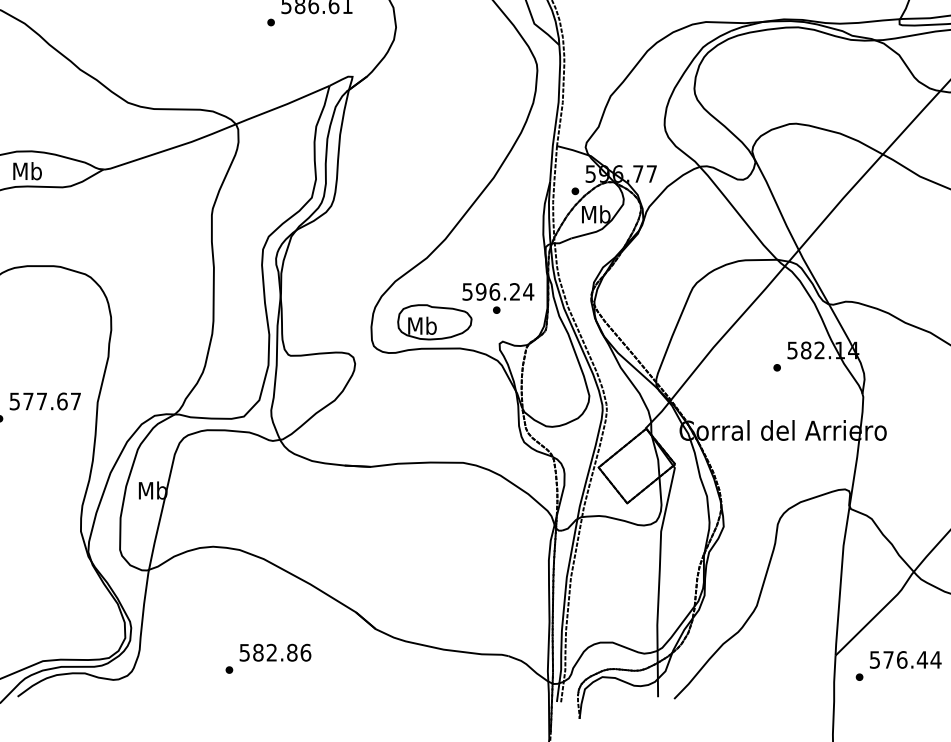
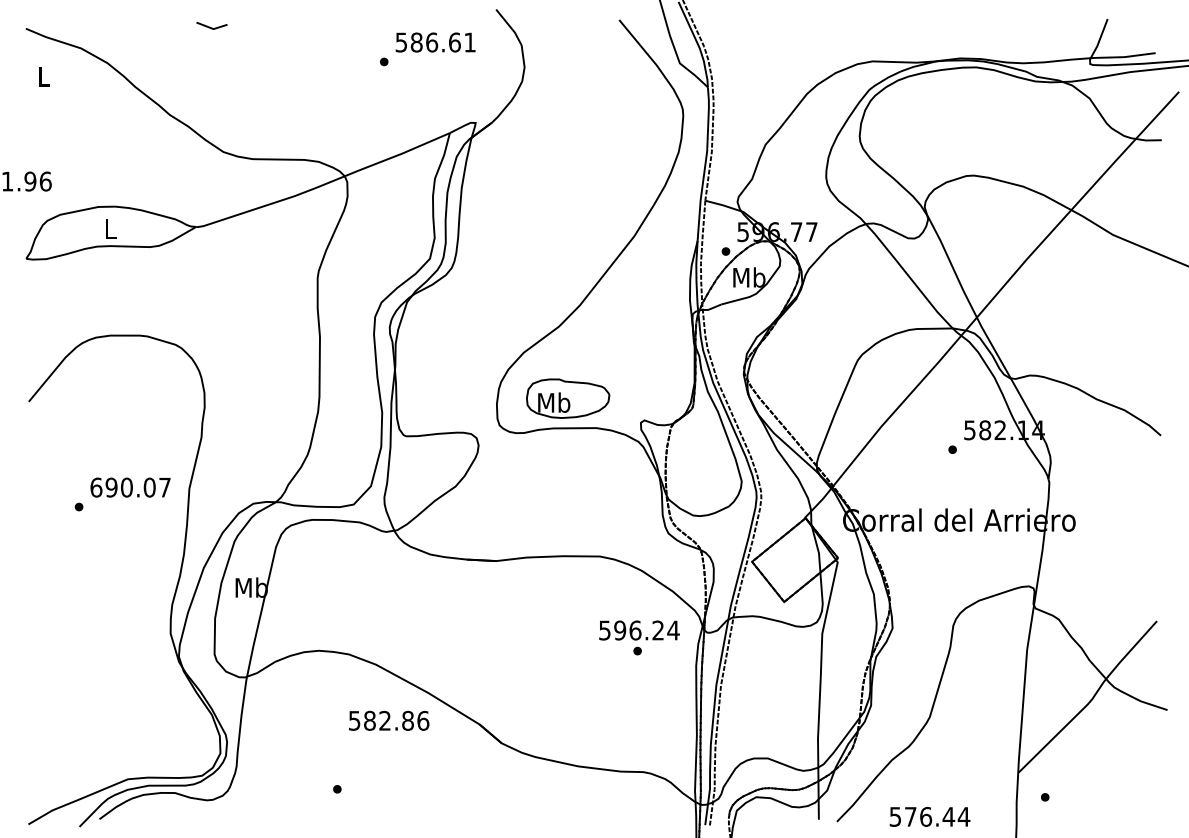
text: (27, 170) -> (110, 228), Mb -> L
text: (498, 298) -> (639, 637), moved
text: (38, 401) -> (122, 487), 577.67 -> 690.07
text: (275, 652) -> (389, 720), moved
text: (905, 659) -> (929, 816), moved

